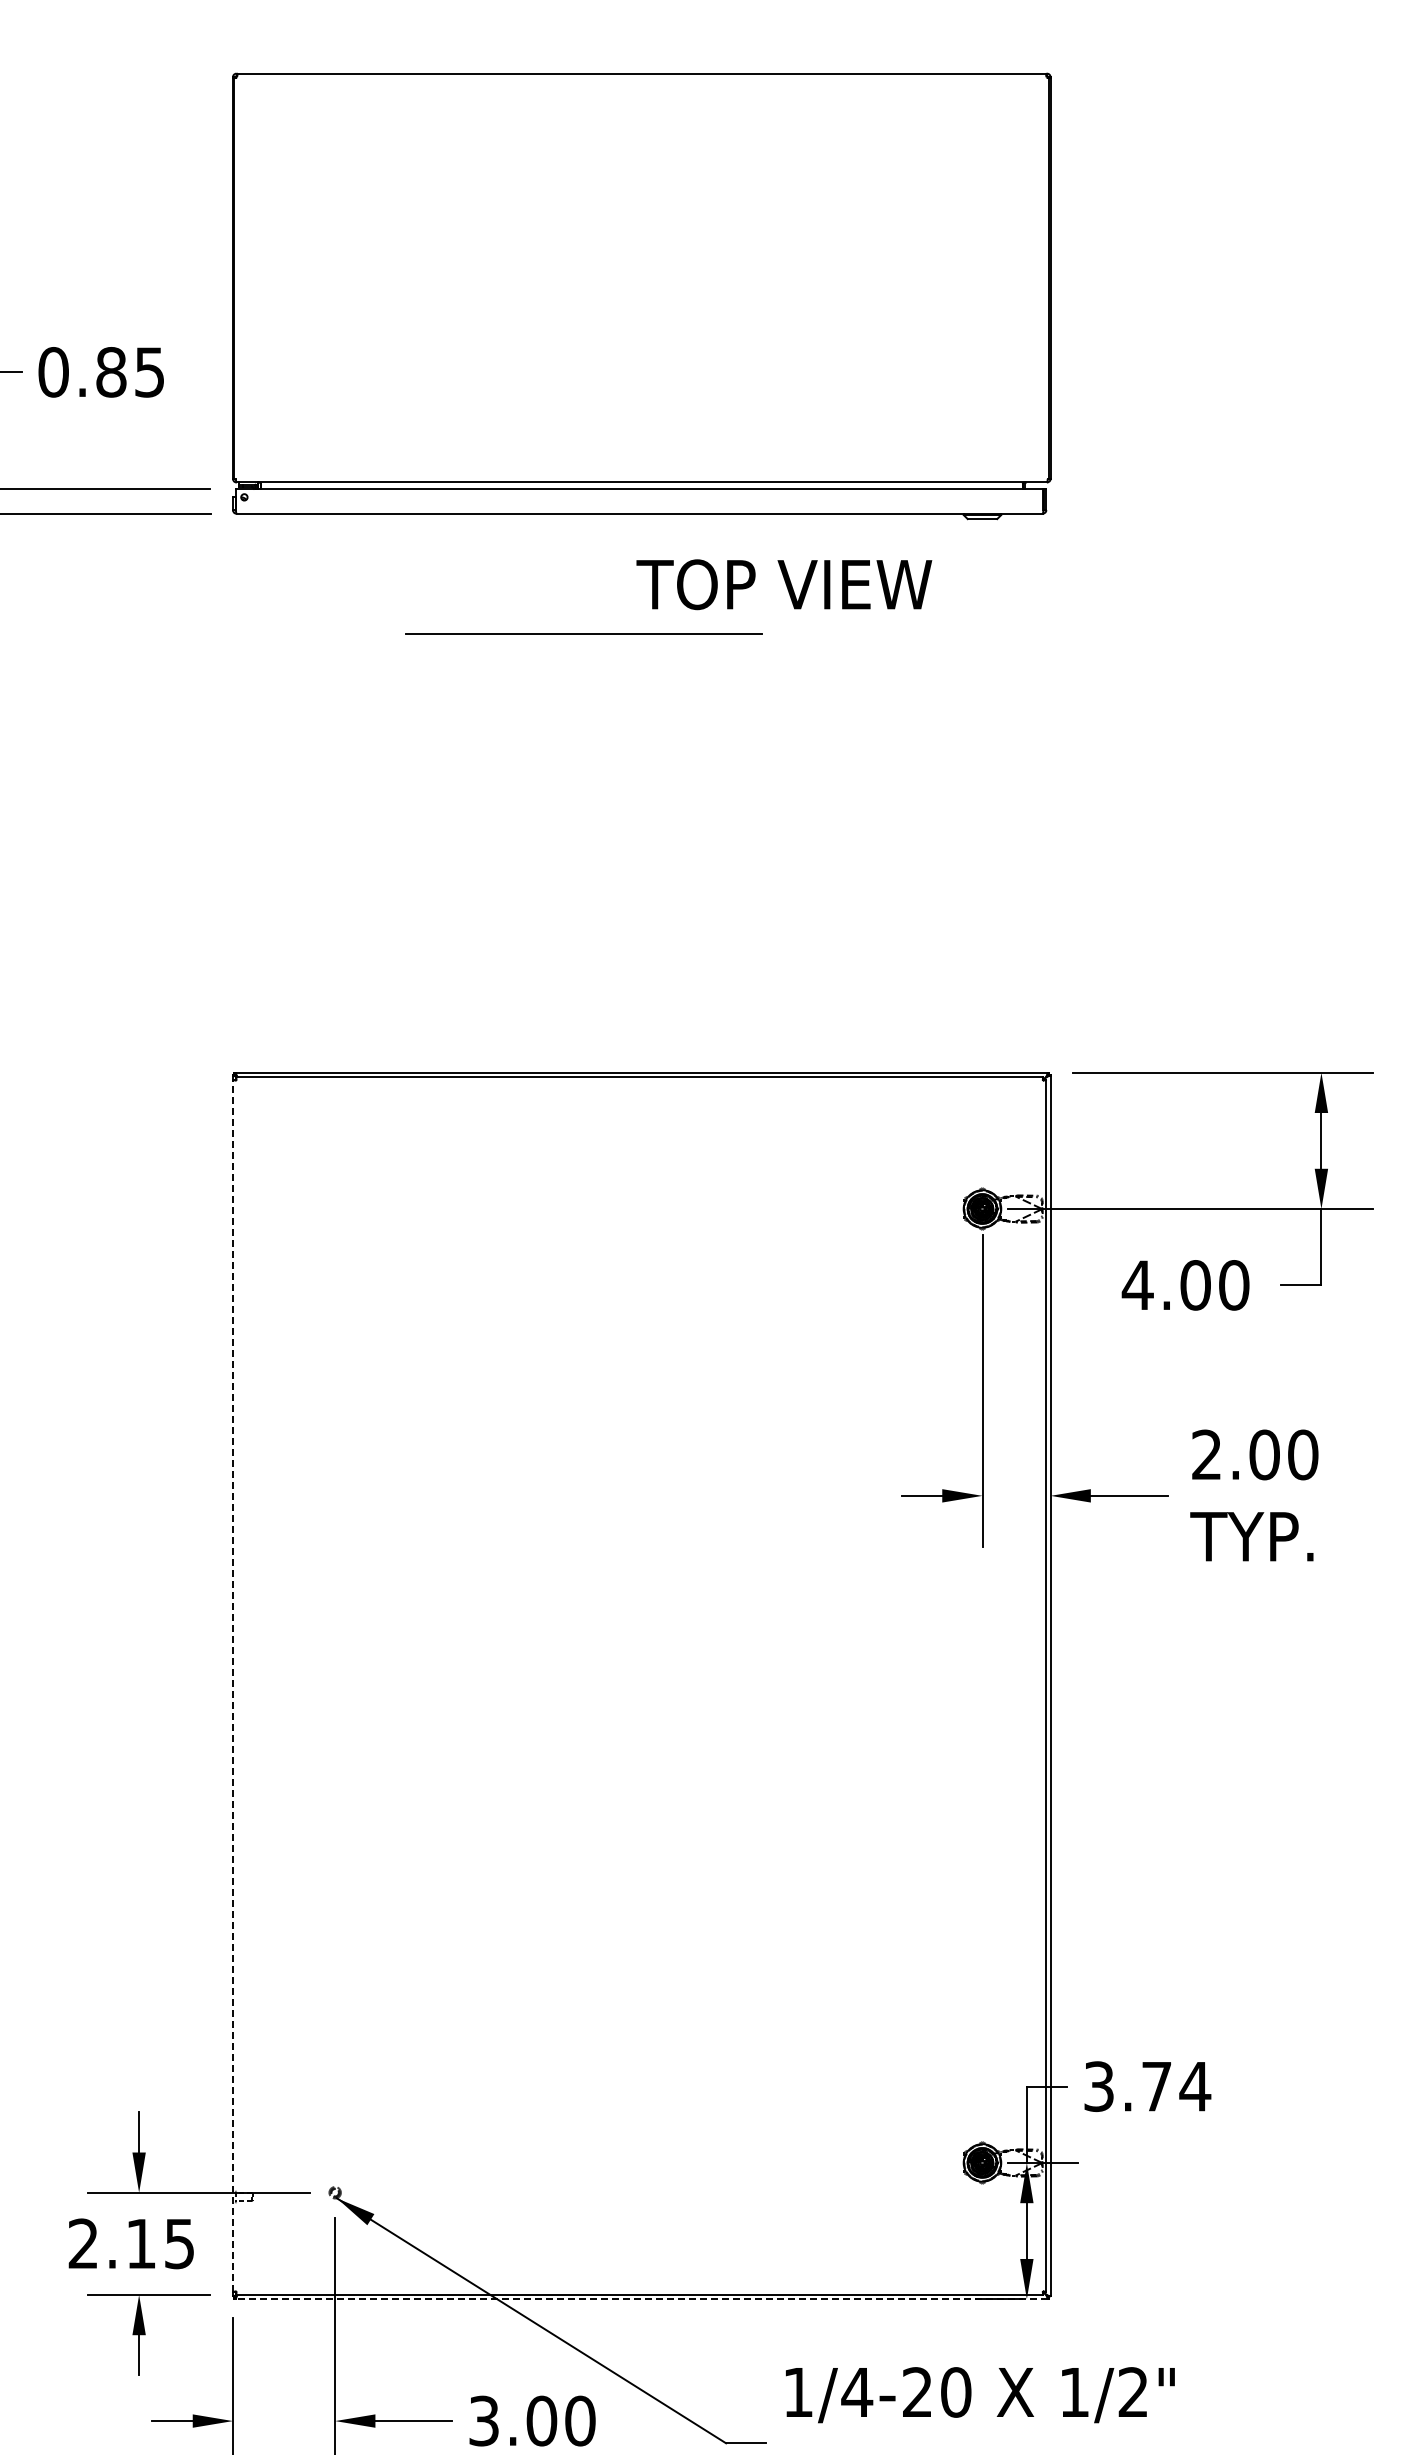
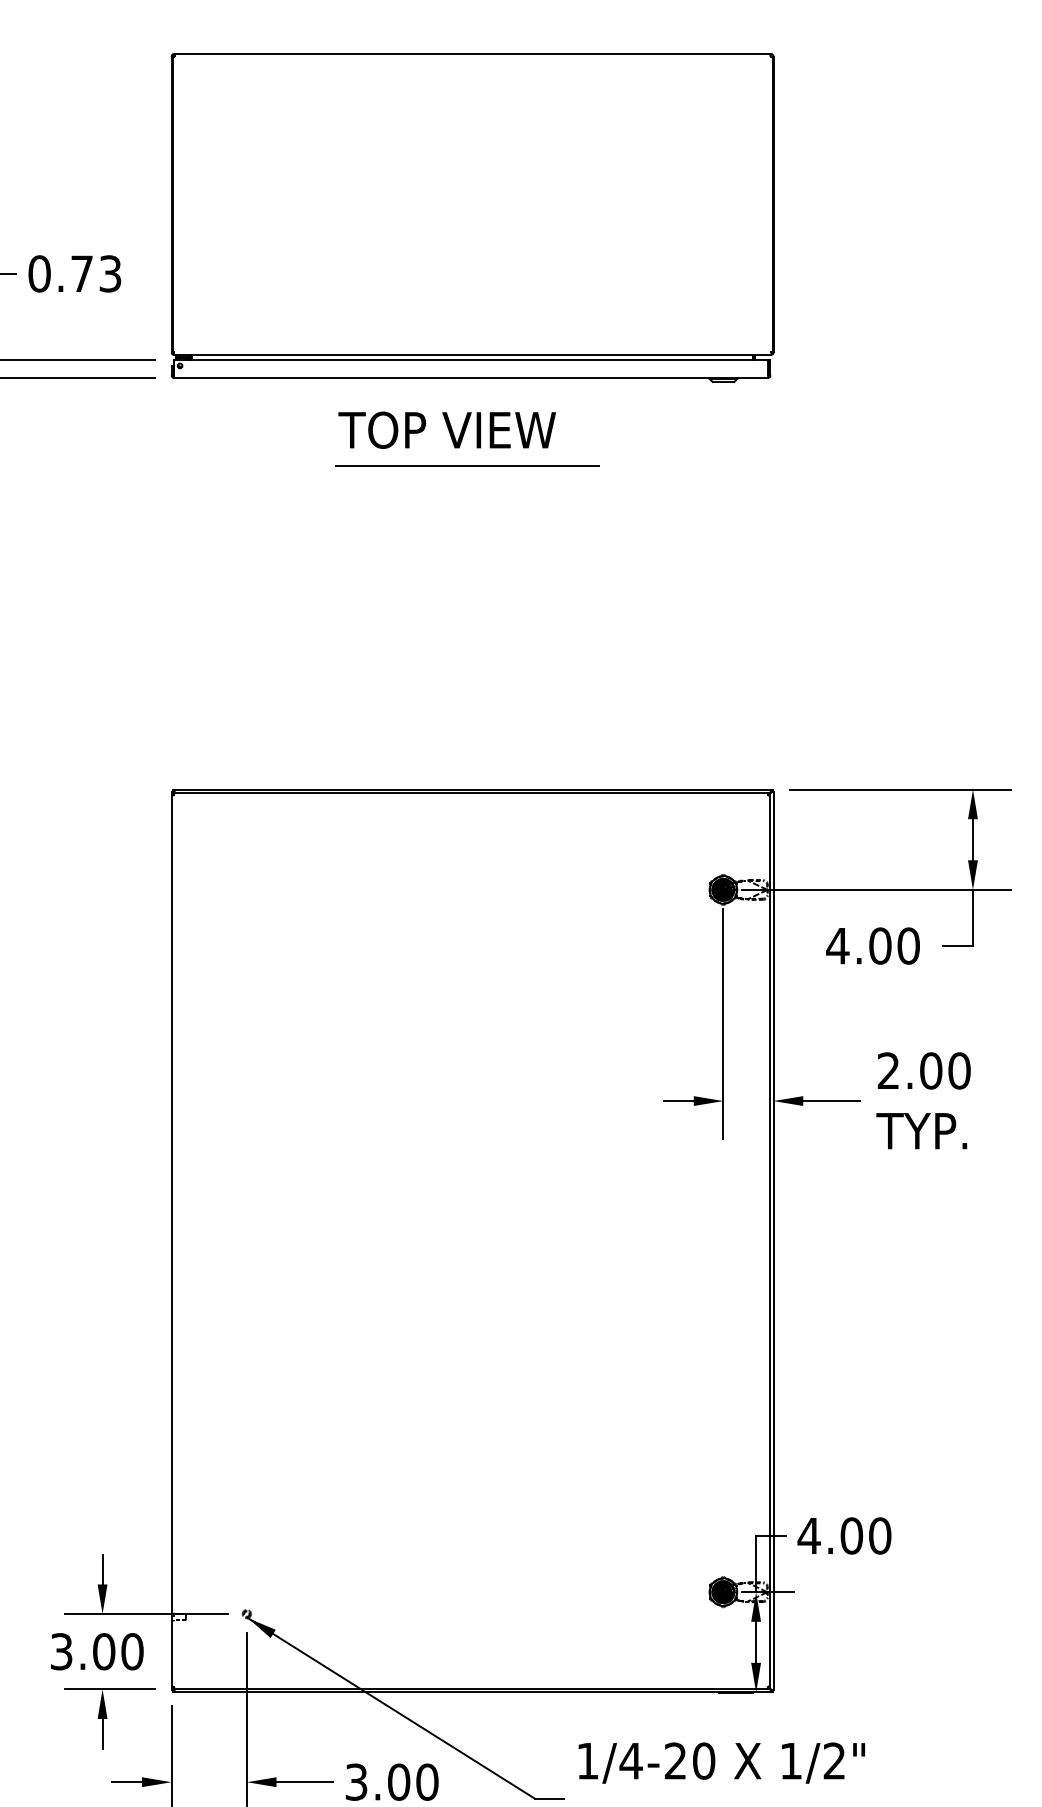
text: (130, 372) -> (96, 274), 0.85 -> 0.73
text: (784, 584) -> (447, 430), moved
line: (583, 633) -> (467, 466), moved
line: (232, 1685) -> (171, 1240), dashed -> solid
text: (1147, 2086) -> (844, 1535), 3.74 -> 4.00
text: (131, 2243) -> (96, 1651), 2.15 -> 3.00
line: (641, 2299) -> (472, 1692), dashed -> solid

